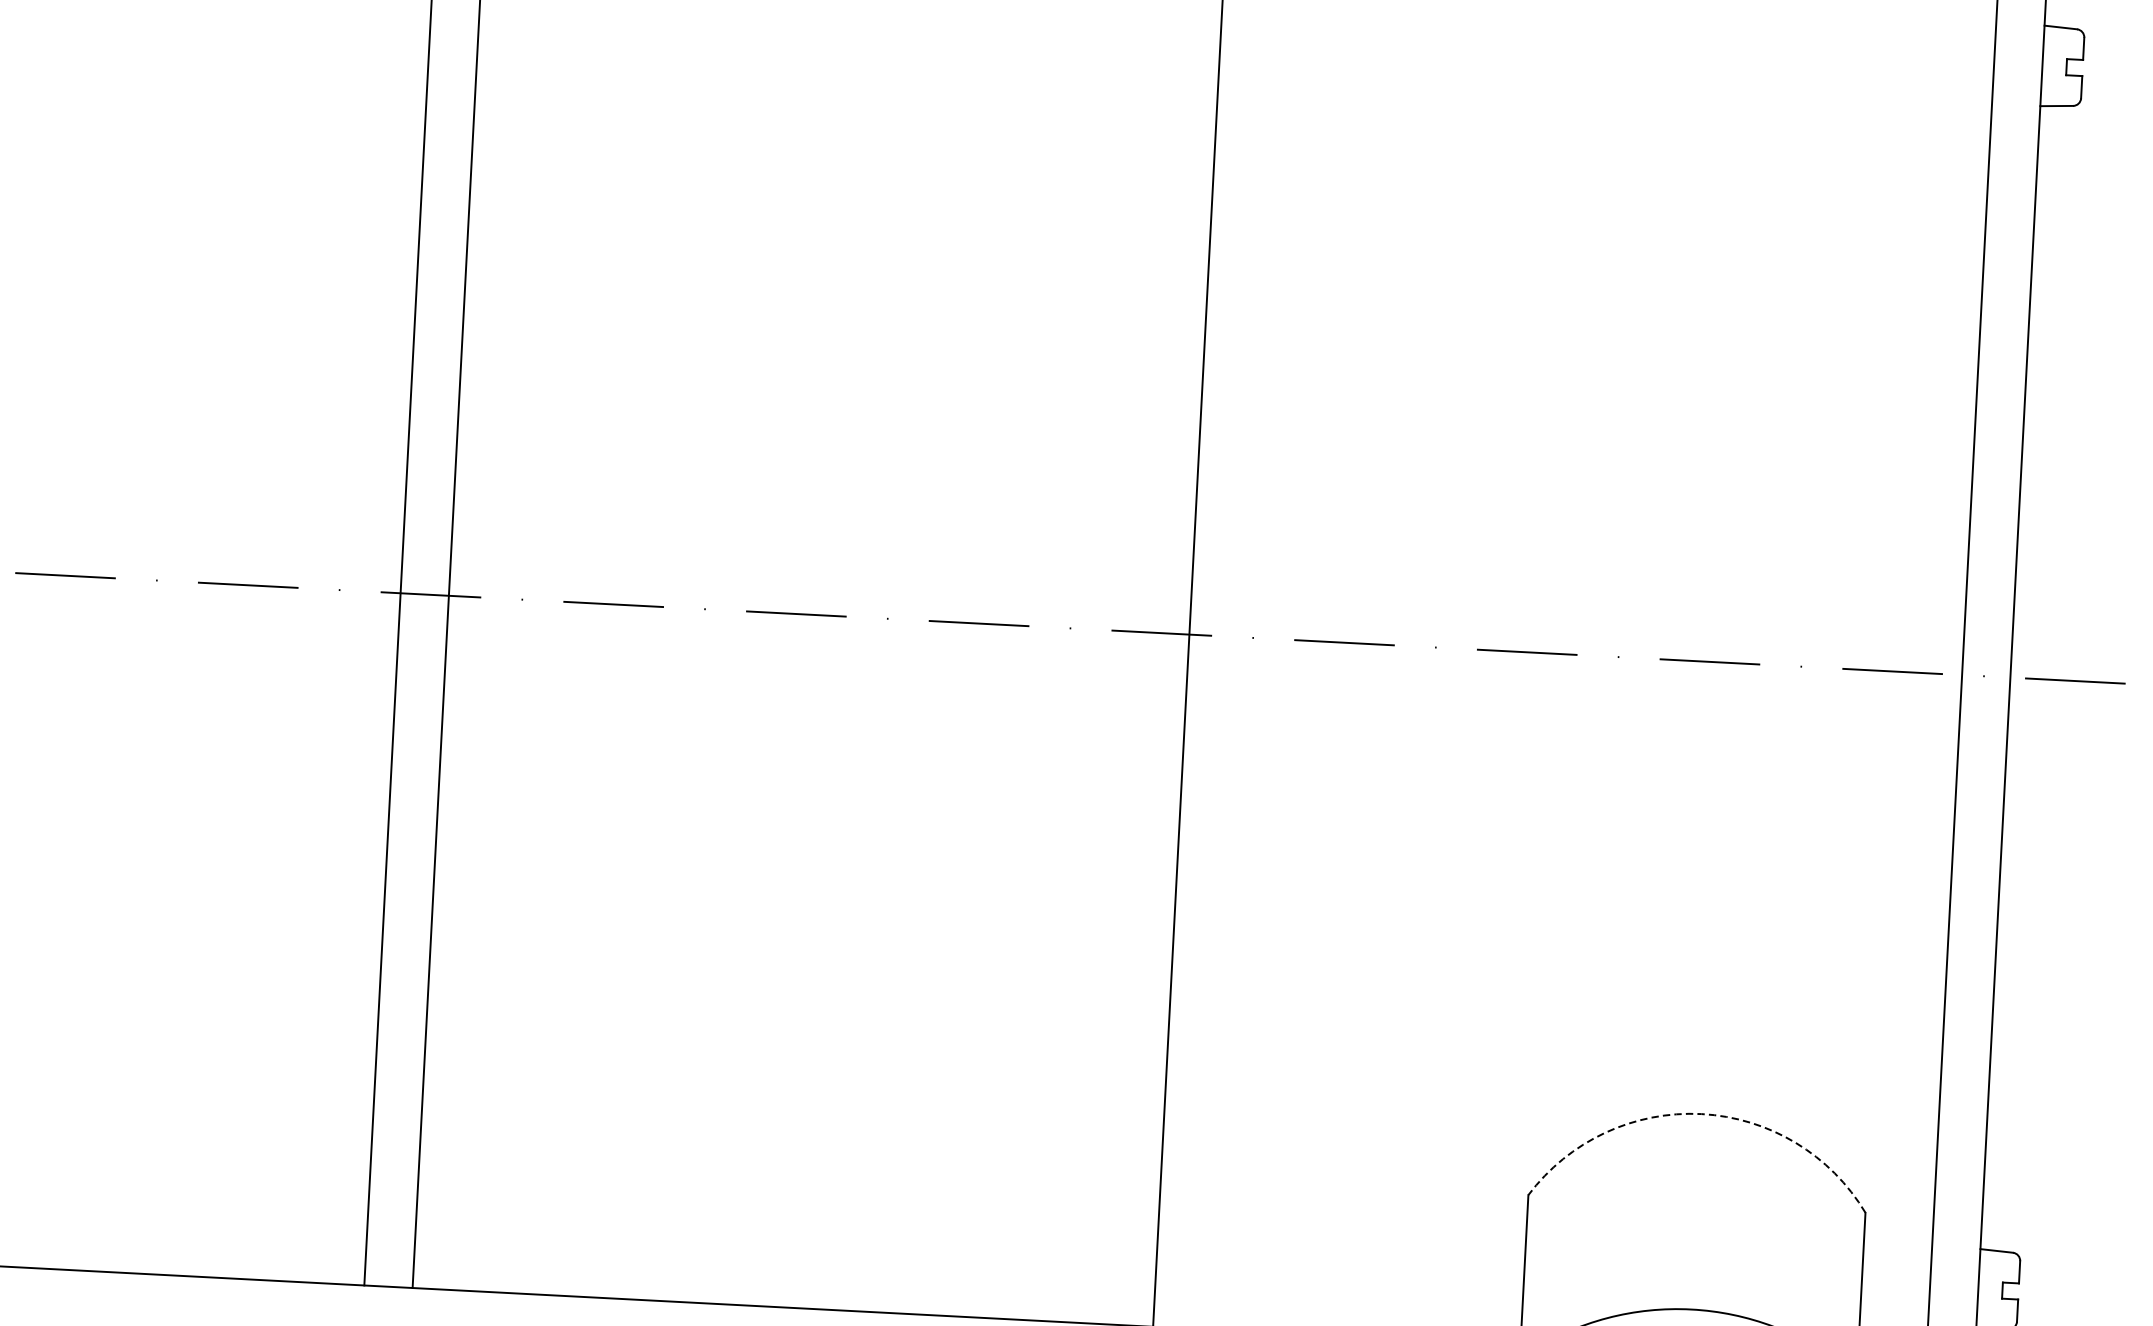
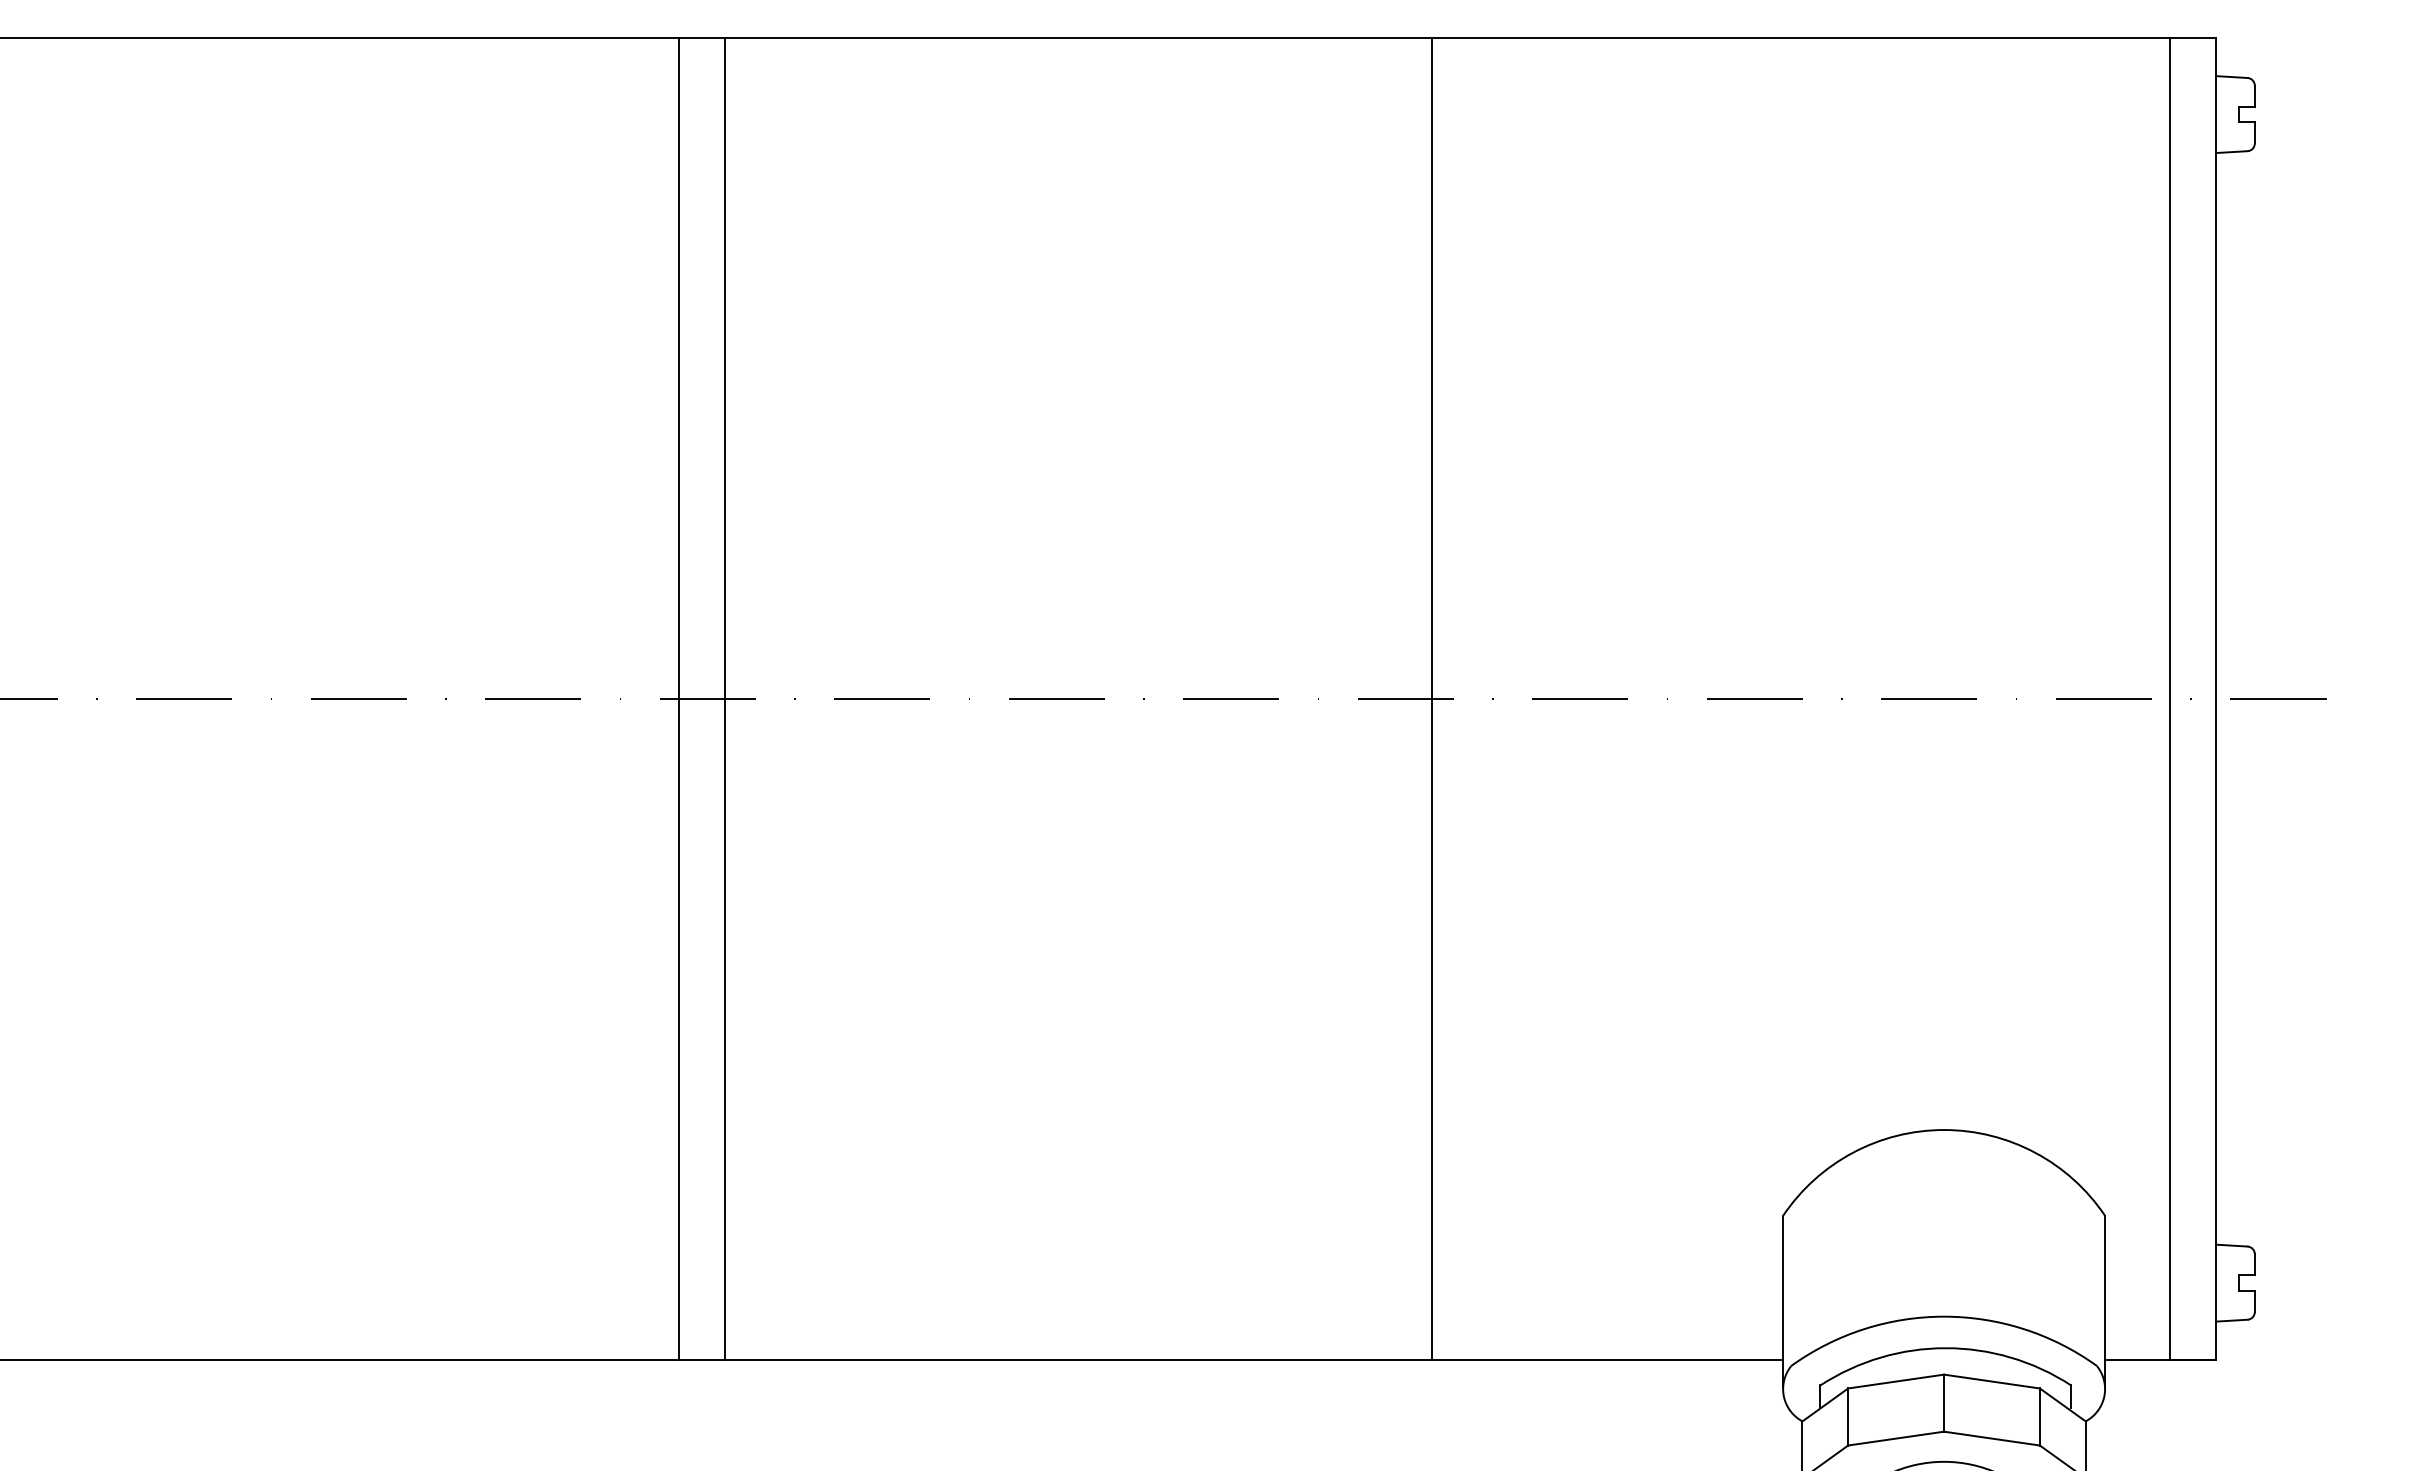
arc: (1702, 1114) -> (1944, 1130), dashed -> solid

